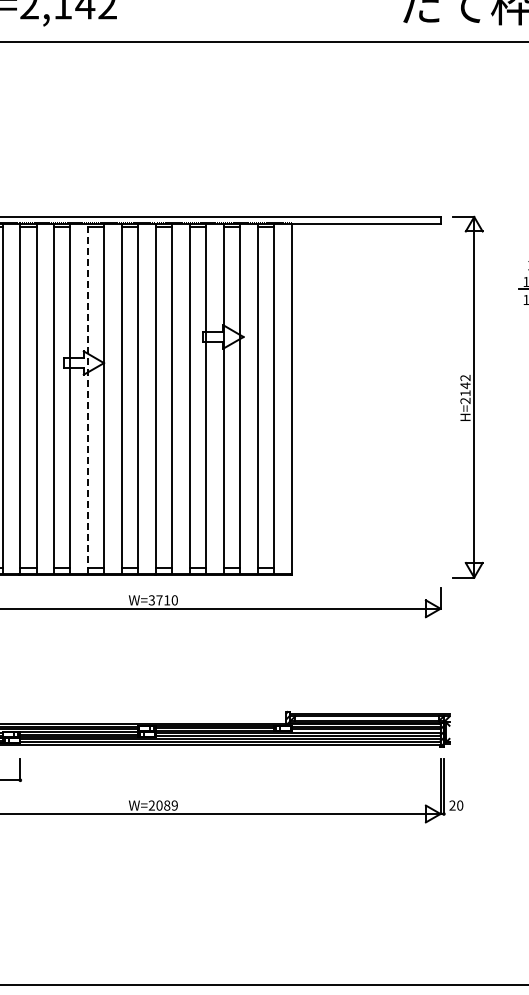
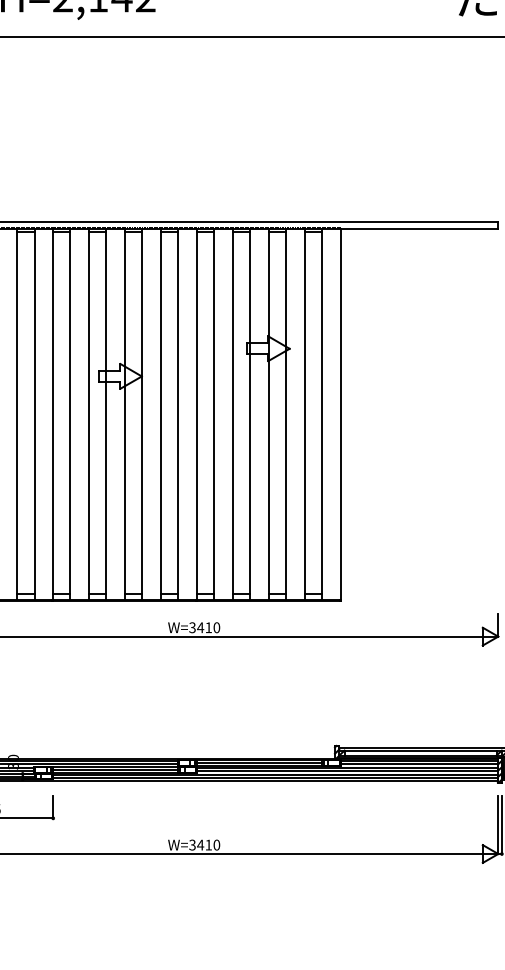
line: (88, 398) -> (125, 413), dashed -> solid
text: (159, 600) -> (200, 627), W=3710 -> W=3410
text: (162, 805) -> (203, 845), W=2089 -> W=3410

